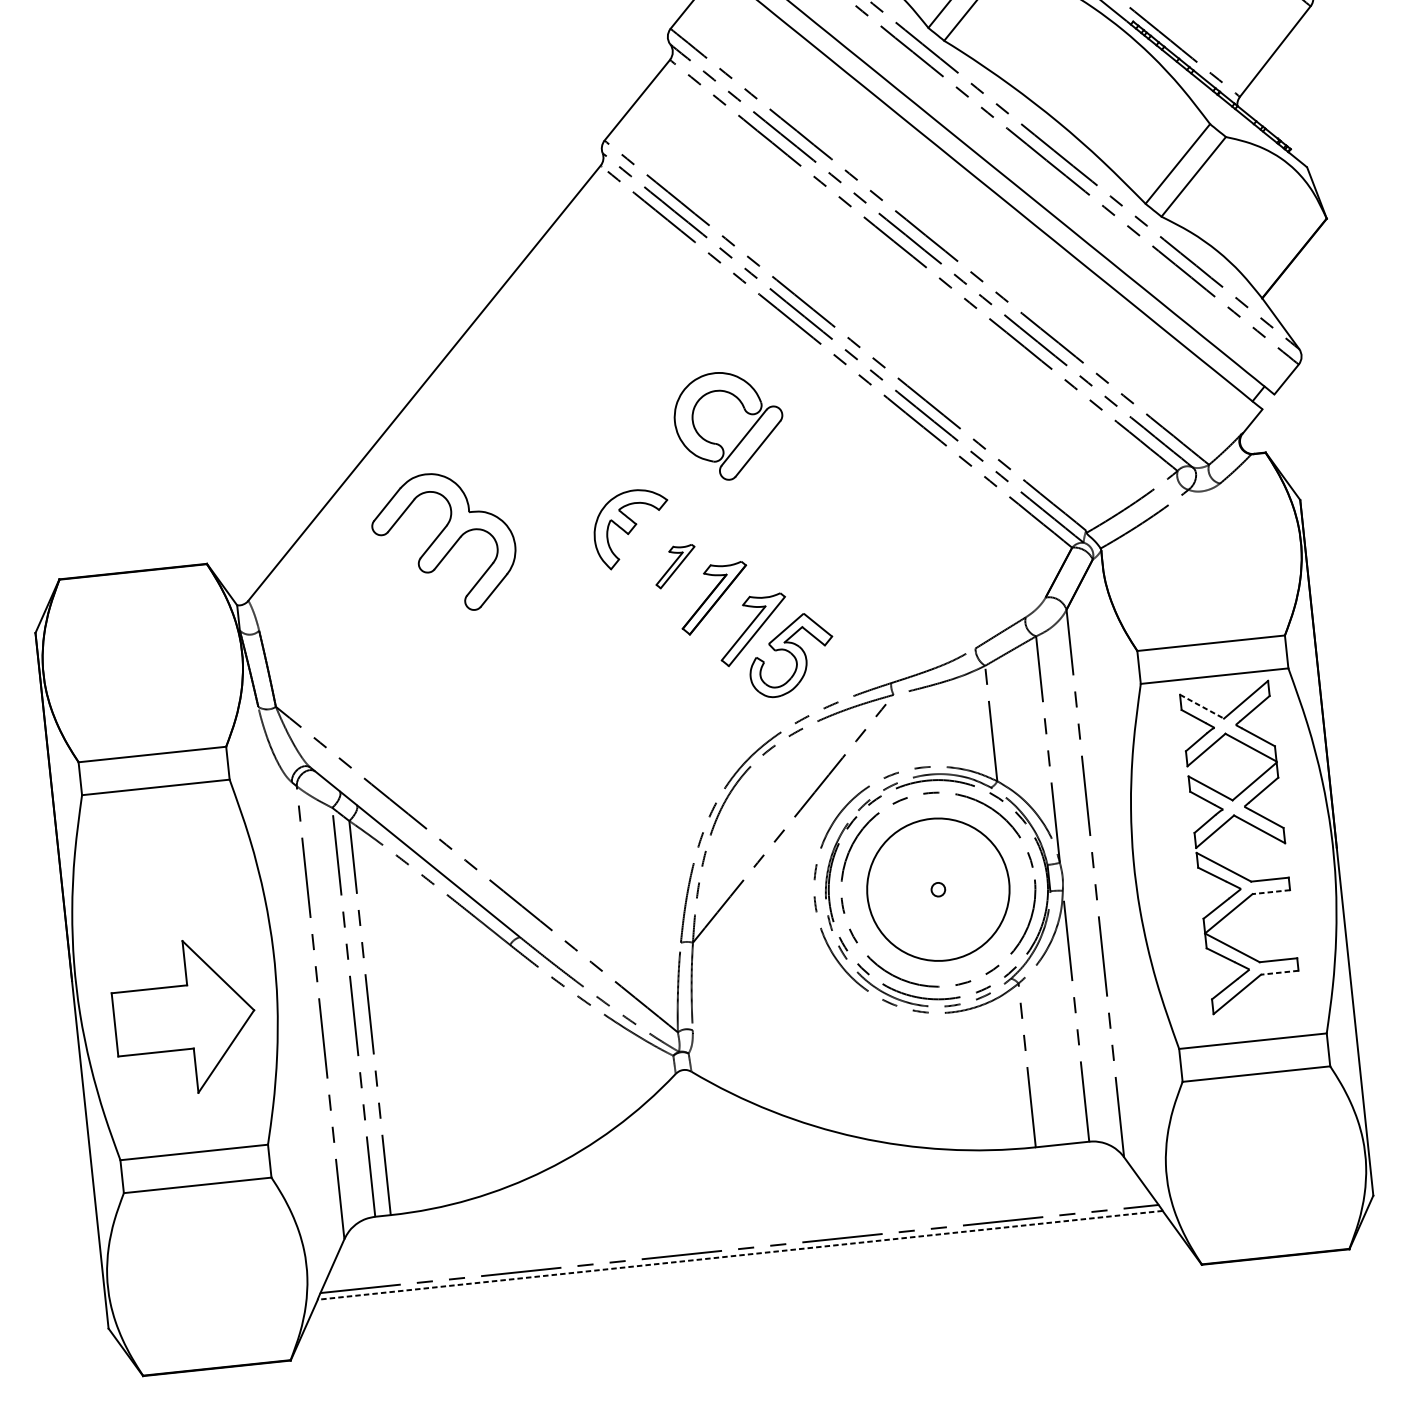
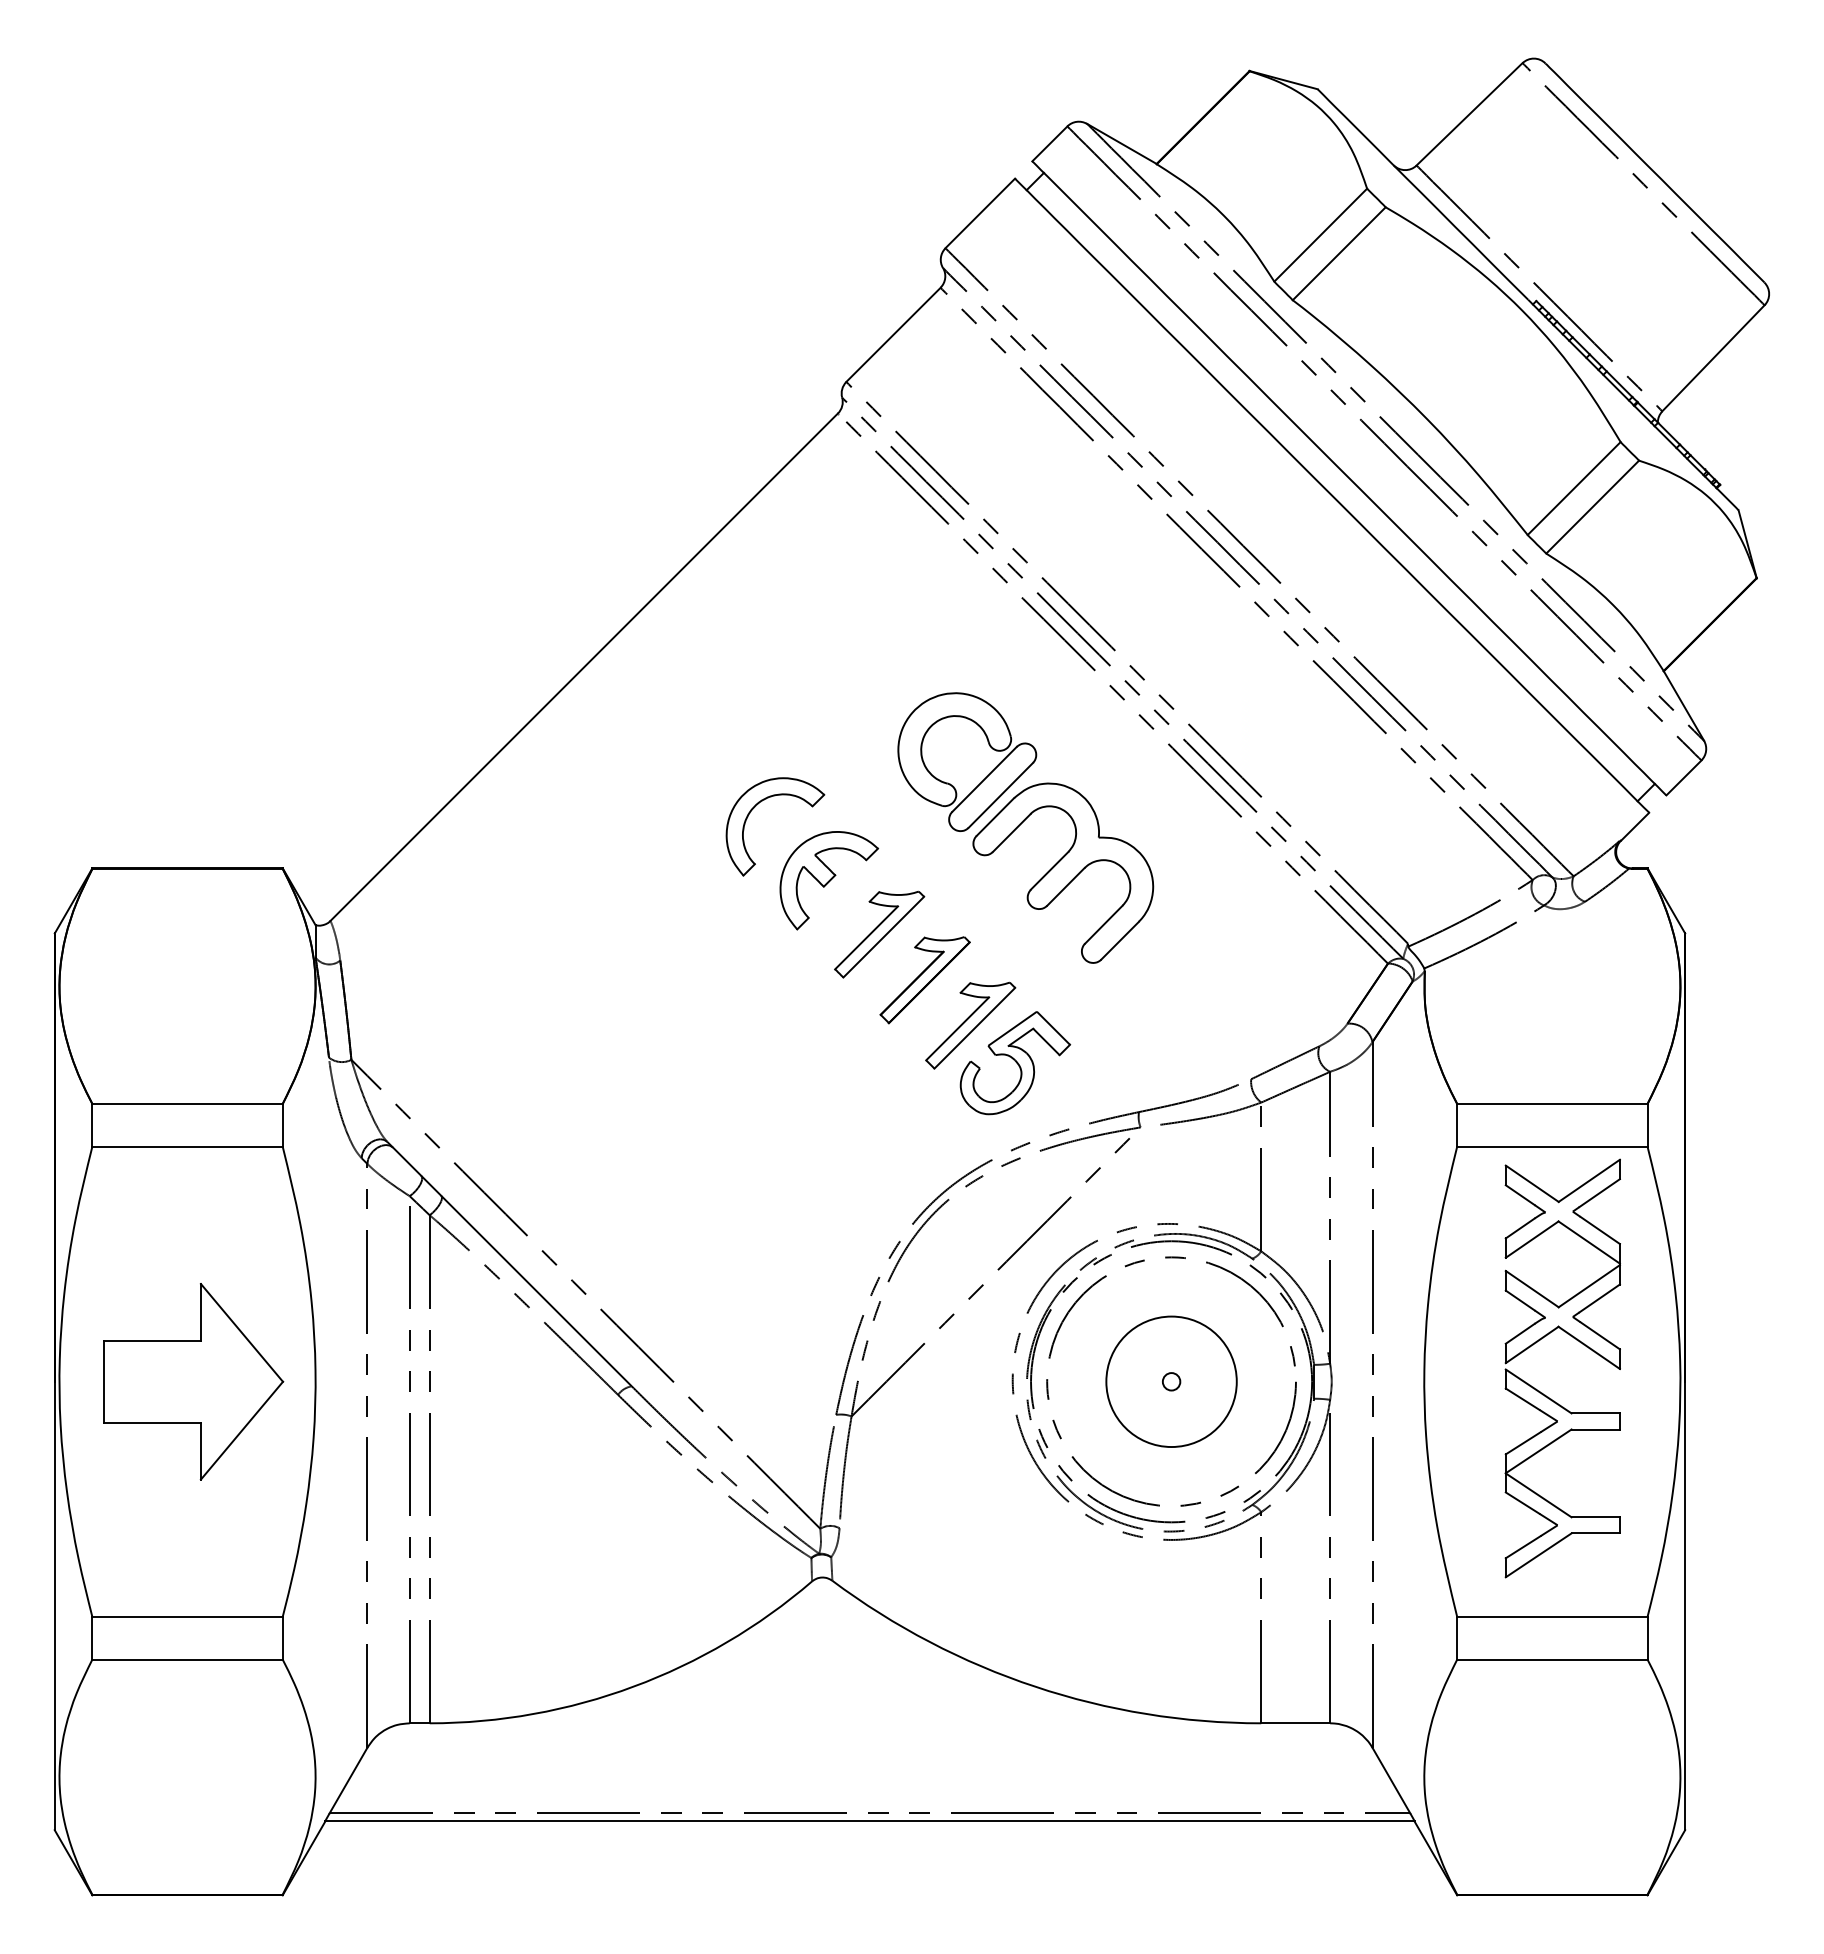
part: (569, 477) -> (756, 806), added
part: (444, 542) -> (1063, 872), moved
part: (675, 566) -> (879, 934), size x1.67
line: (1202, 707) -> (1532, 1184), dashed -> solid
circle: (938, 889) -> (1171, 1381), size x0.71
line: (1271, 892) -> (1595, 1429), dashed -> solid
line: (1279, 972) -> (1595, 1533), dashed -> solid
part: (184, 1017) -> (193, 1381), moved
line: (739, 1255) -> (869, 1821), dashed -> solid

